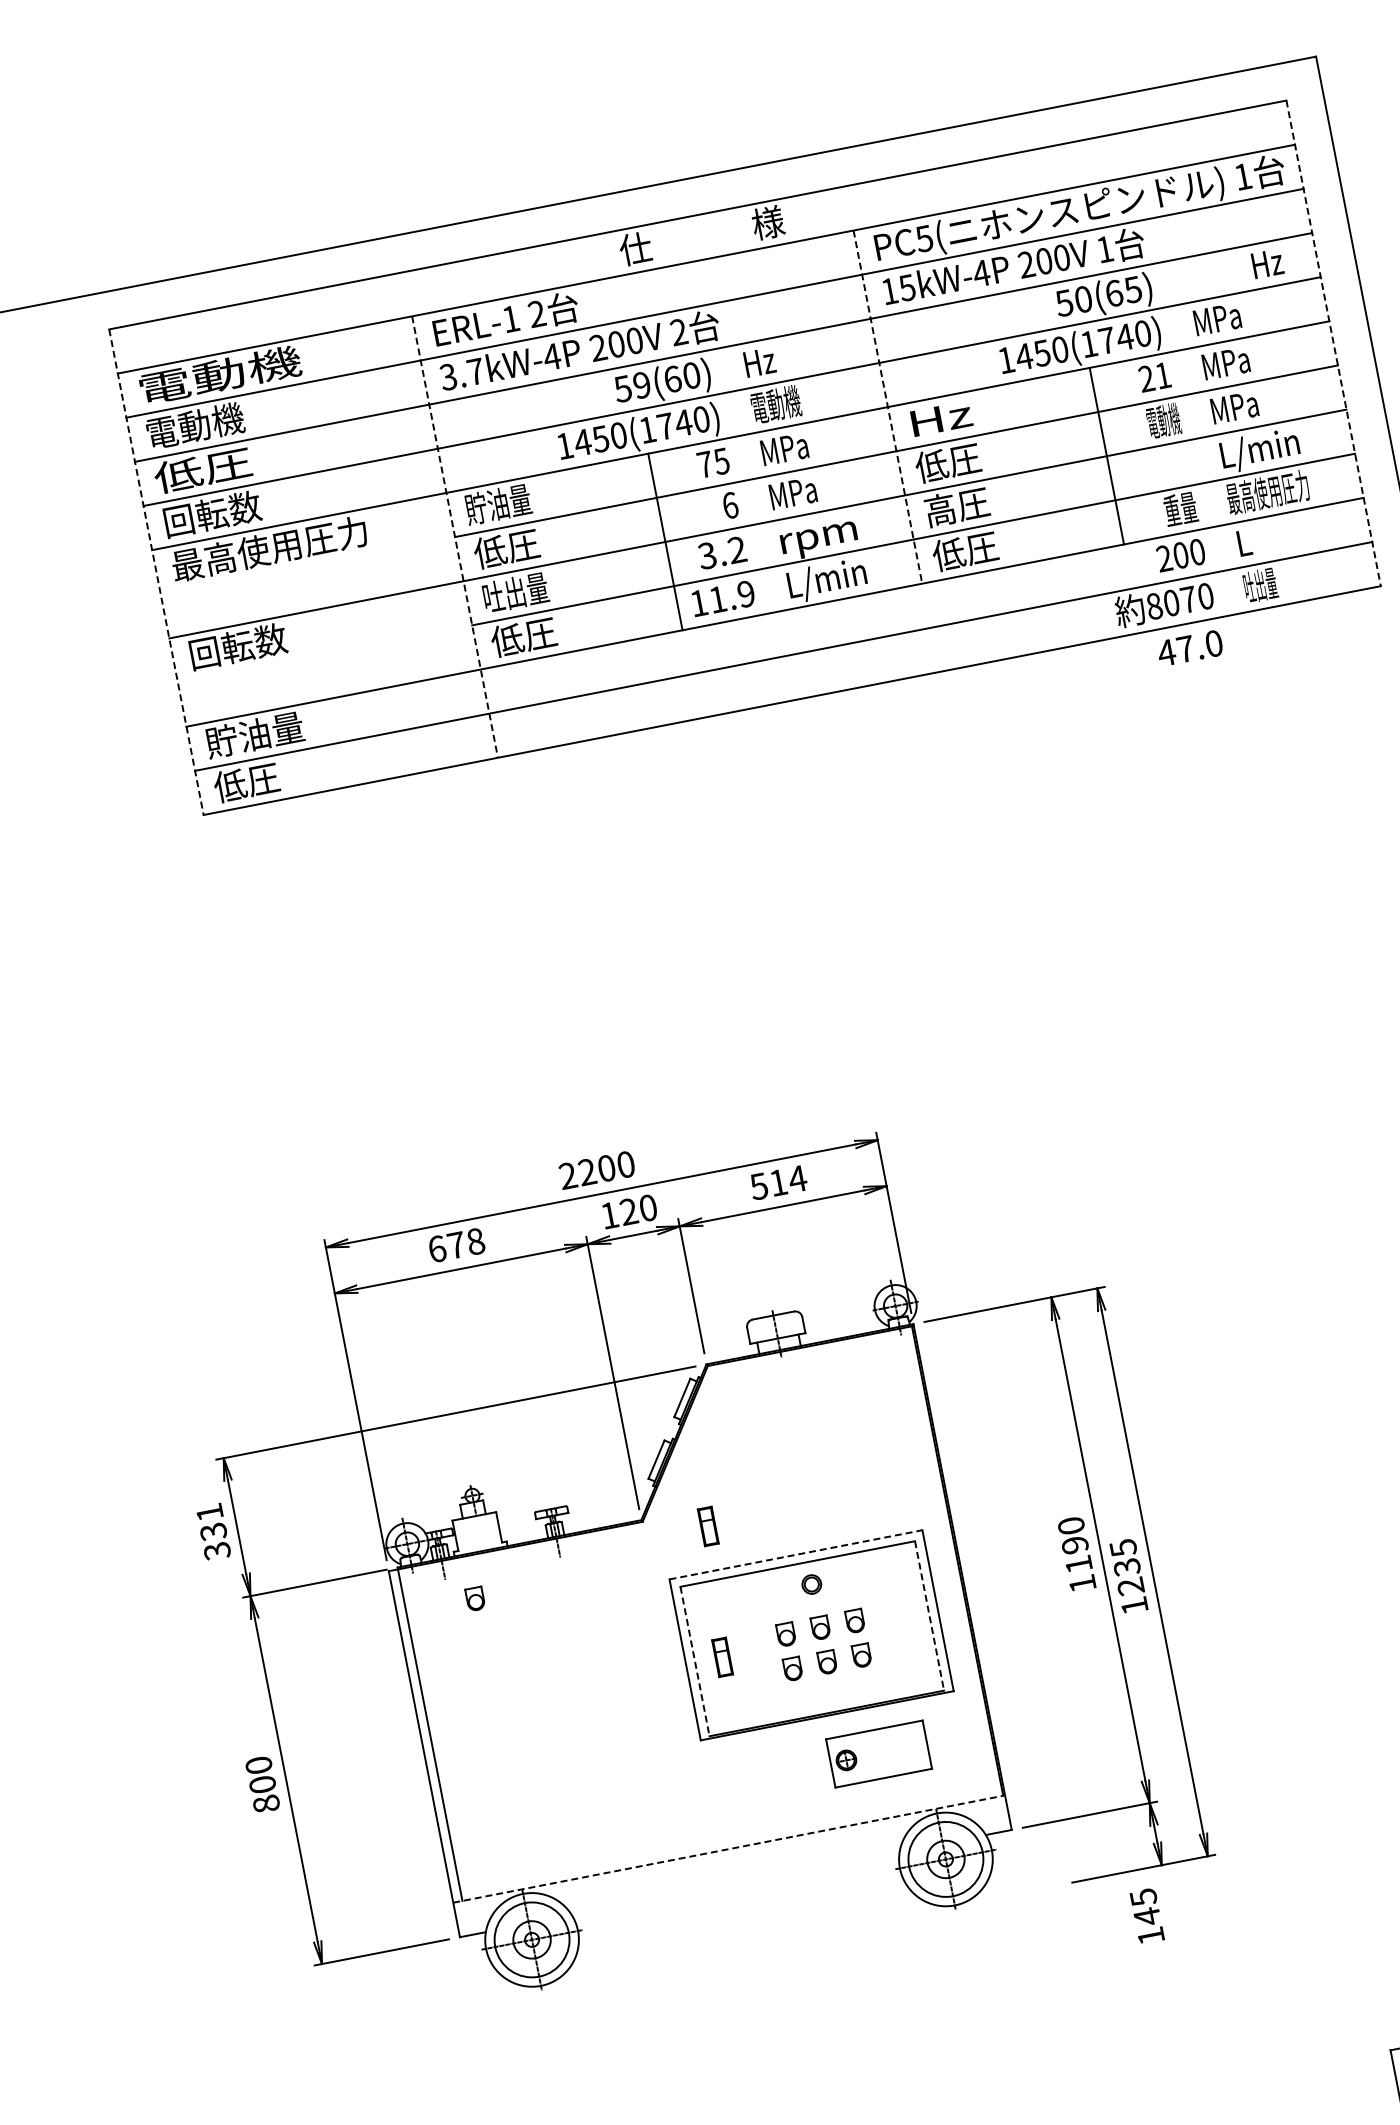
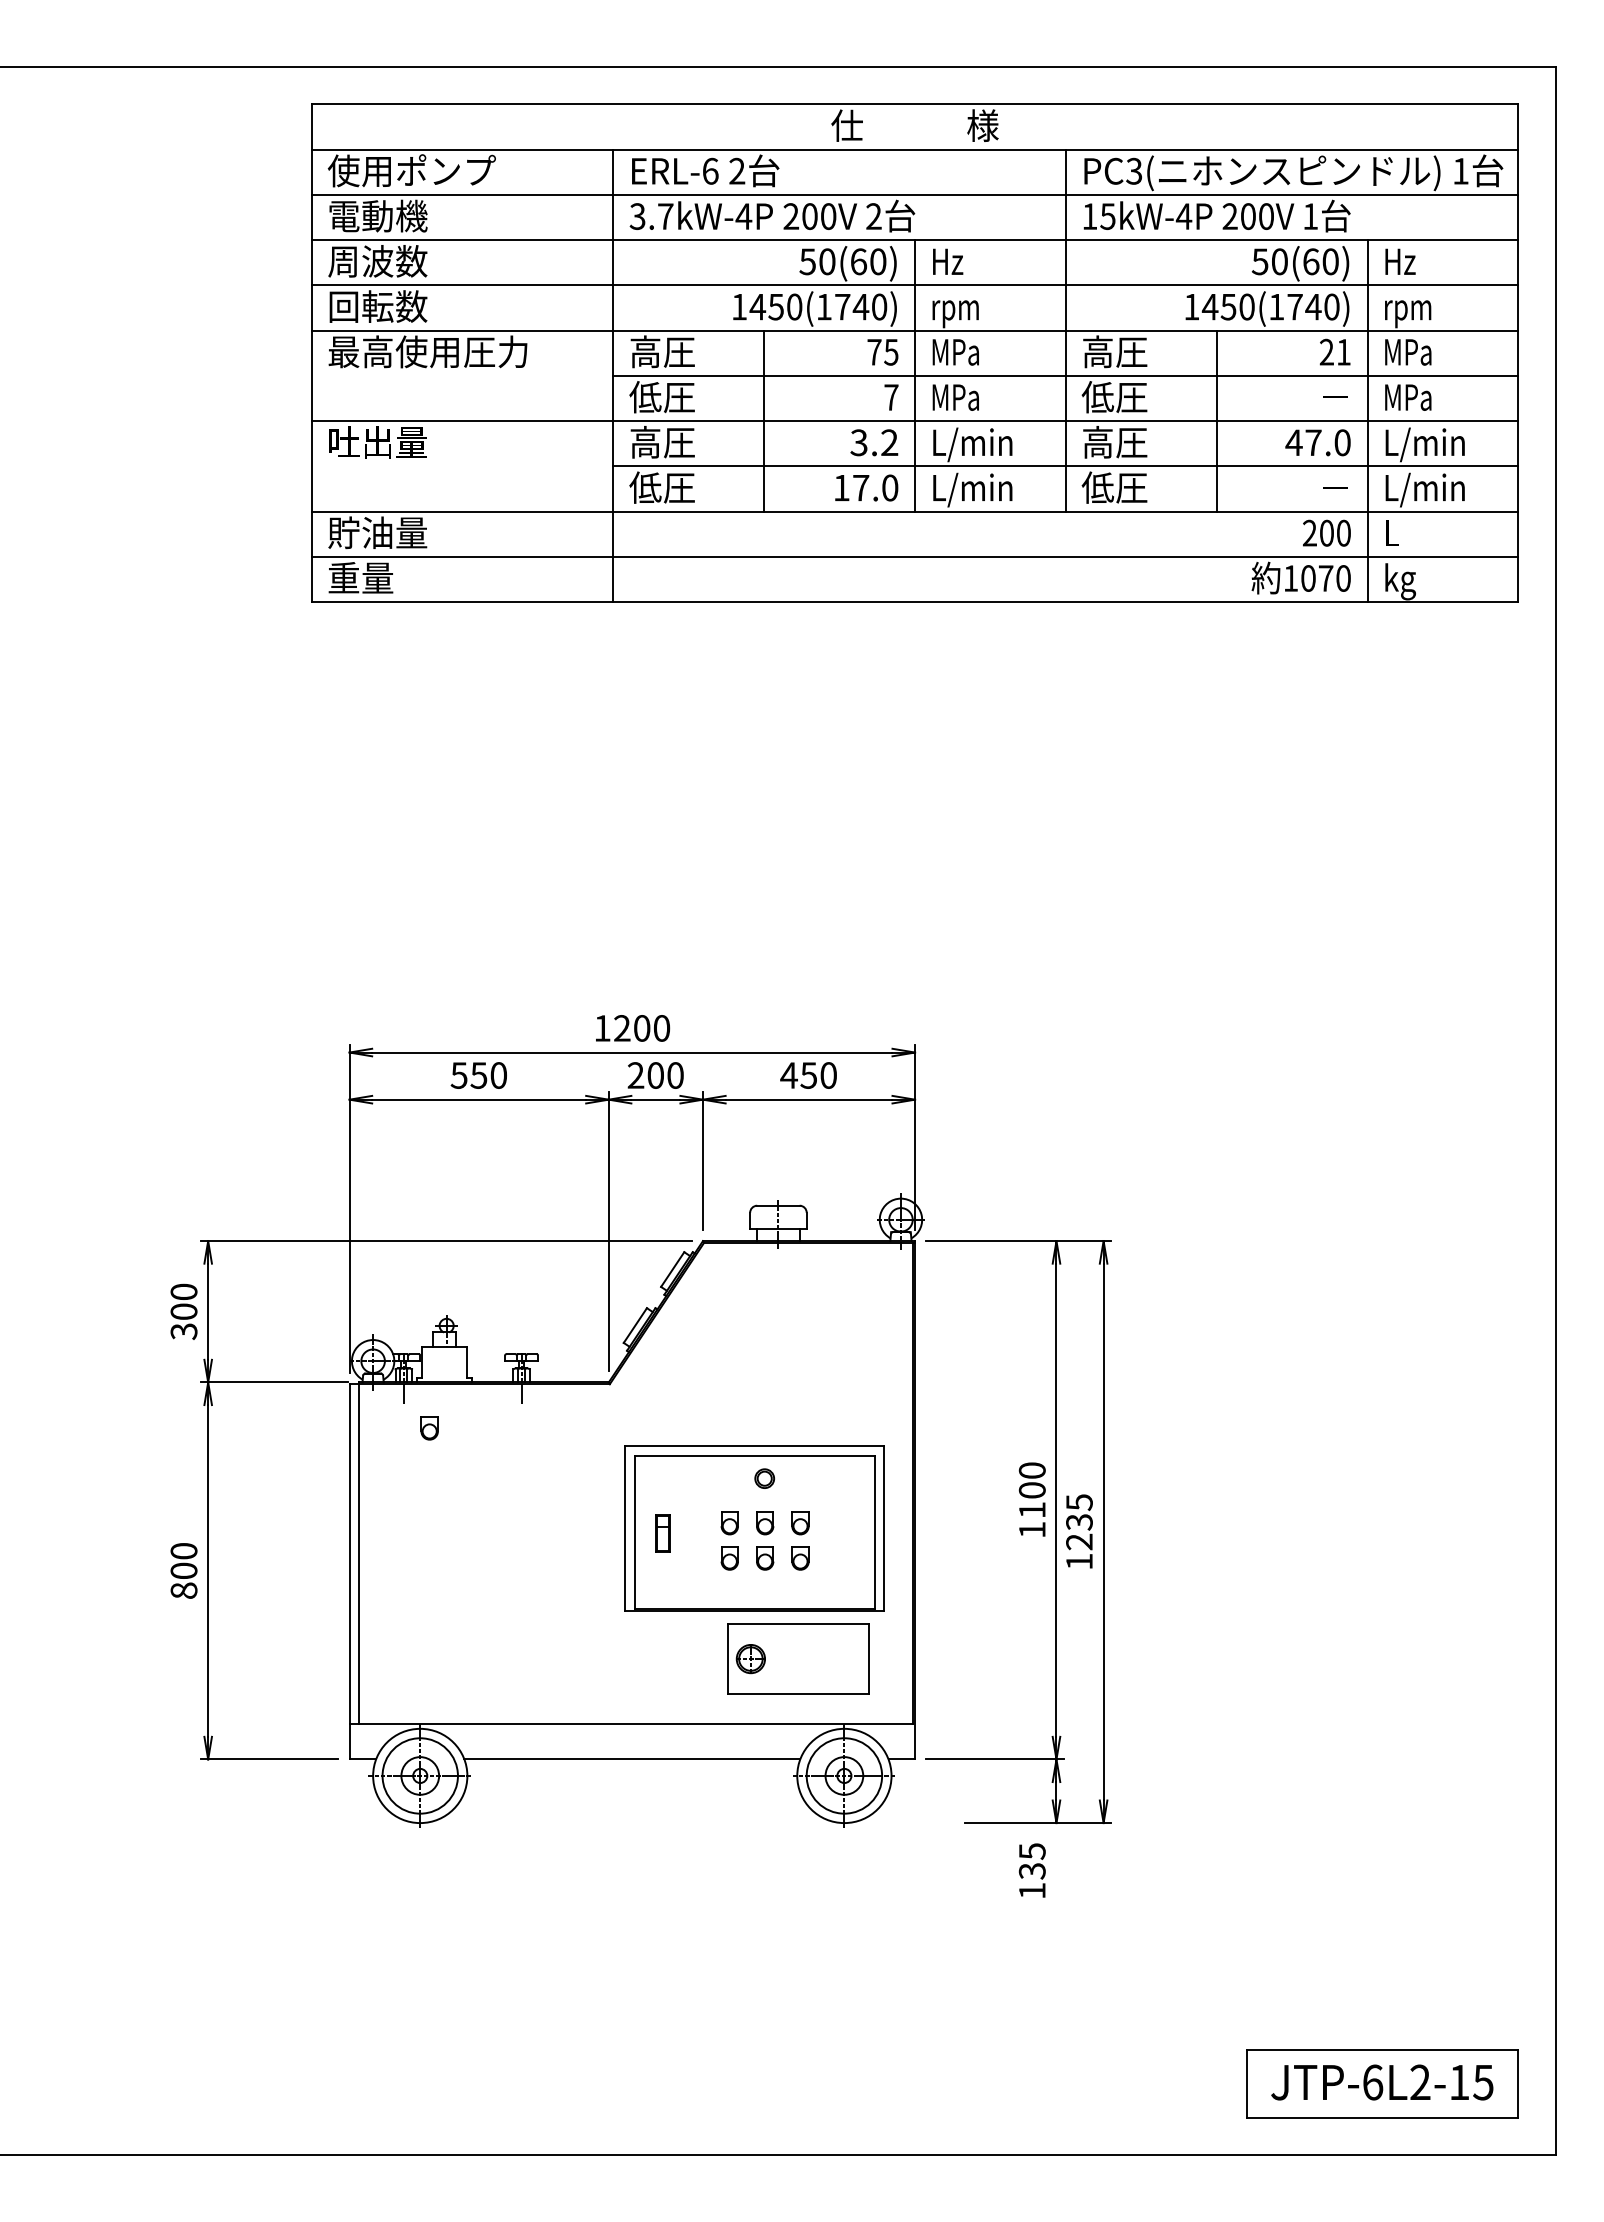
text: (924, 237) -> (1134, 170), PC5( -> PC3(
text: (1267, 263) -> (1400, 261), moved
text: (1132, 289) -> (1330, 261), 50(65) -> 50(60)
text: (510, 318) -> (710, 170), ERL-1 -> ERL-6
text: (1218, 323) -> (1408, 311), MPa -> rpm
line: (1333, 343) -> (1518, 353), dashed -> solid
text: (219, 375) -> (411, 170), 電動機 -> 使用ポンプ
text: (642, 384) -> (827, 261), 59(60) -> 50(60)
text: (776, 407) -> (955, 309), 電動機 -> rpm
line: (887, 407) -> (1065, 330), dashed -> solid
text: (940, 418) -> (1115, 351), Hz -> 高圧
text: (1163, 420) -> (1335, 396), 電動機 -> －
line: (1199, 438) -> (1367, 421), added
line: (1106, 455) -> (1216, 420), moved
text: (203, 470) -> (377, 261), 低圧 -> 周波数
line: (749, 479) -> (915, 375), added
text: (1267, 494) -> (1424, 489), 最高使用圧力 -> L/min
text: (498, 504) -> (662, 351), 貯油量 -> 高圧
text: (730, 505) -> (891, 397), 6 -> 7
text: (1180, 508) -> (1335, 486), 重量 -> －
text: (818, 536) -> (972, 445), rpm -> L/min
line: (455, 537) -> (613, 376), dashed -> solid
line: (665, 541) -> (764, 420), moved
line: (156, 572) -> (311, 353), dashed -> solid
text: (1261, 588) -> (1399, 581), 吐出量 -> kg
text: (515, 592) -> (662, 442), 吐出量 -> 高圧
text: (731, 596) -> (875, 487), 11.9 -> 17.0
text: (1154, 606) -> (1290, 578), 8070 -> 1070
text: (238, 646) -> (378, 442), 回転数 -> 吐出量
text: (1189, 648) -> (1317, 442), moved
text: (246, 782) -> (360, 578), 低圧 -> 重量
text: (568, 1176) -> (602, 1028), 2200 -> 1200
text: (778, 1182) -> (808, 1075), 514 -> 450
text: (618, 1213) -> (645, 1075), 120 -> 200
text: (456, 1245) -> (478, 1075), 678 -> 550
text: (211, 1521) -> (183, 1301), 331 -> 300
part: (708, 1526) -> (673, 1401), removed
text: (1075, 1545) -> (1032, 1490), 1190 -> 1100
line: (795, 1555) -> (754, 1446), dashed -> solid
line: (929, 1616) -> (874, 1532), dashed -> solid
line: (694, 1661) -> (634, 1532), dashed -> solid
part: (878, 1753) -> (798, 1658), size x1.43
line: (728, 1849) -> (631, 1724), dashed -> solid
line: (736, 1883) -> (632, 1759), added
text: (1146, 1917) -> (1031, 1871), 145 -> 135

